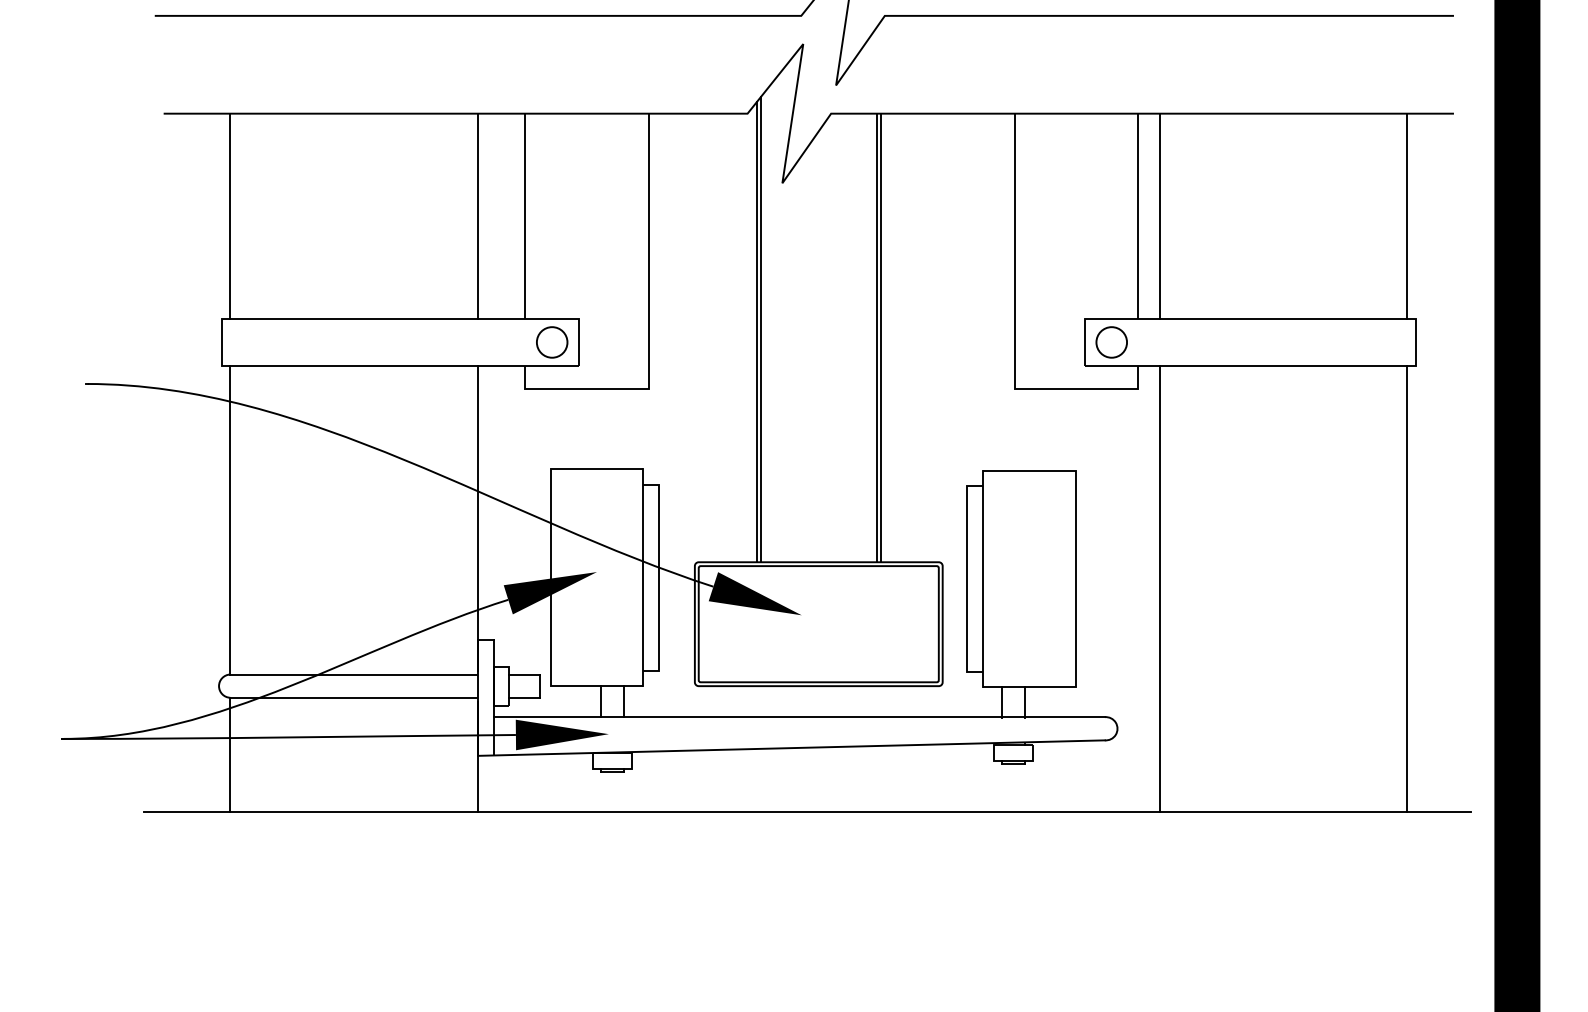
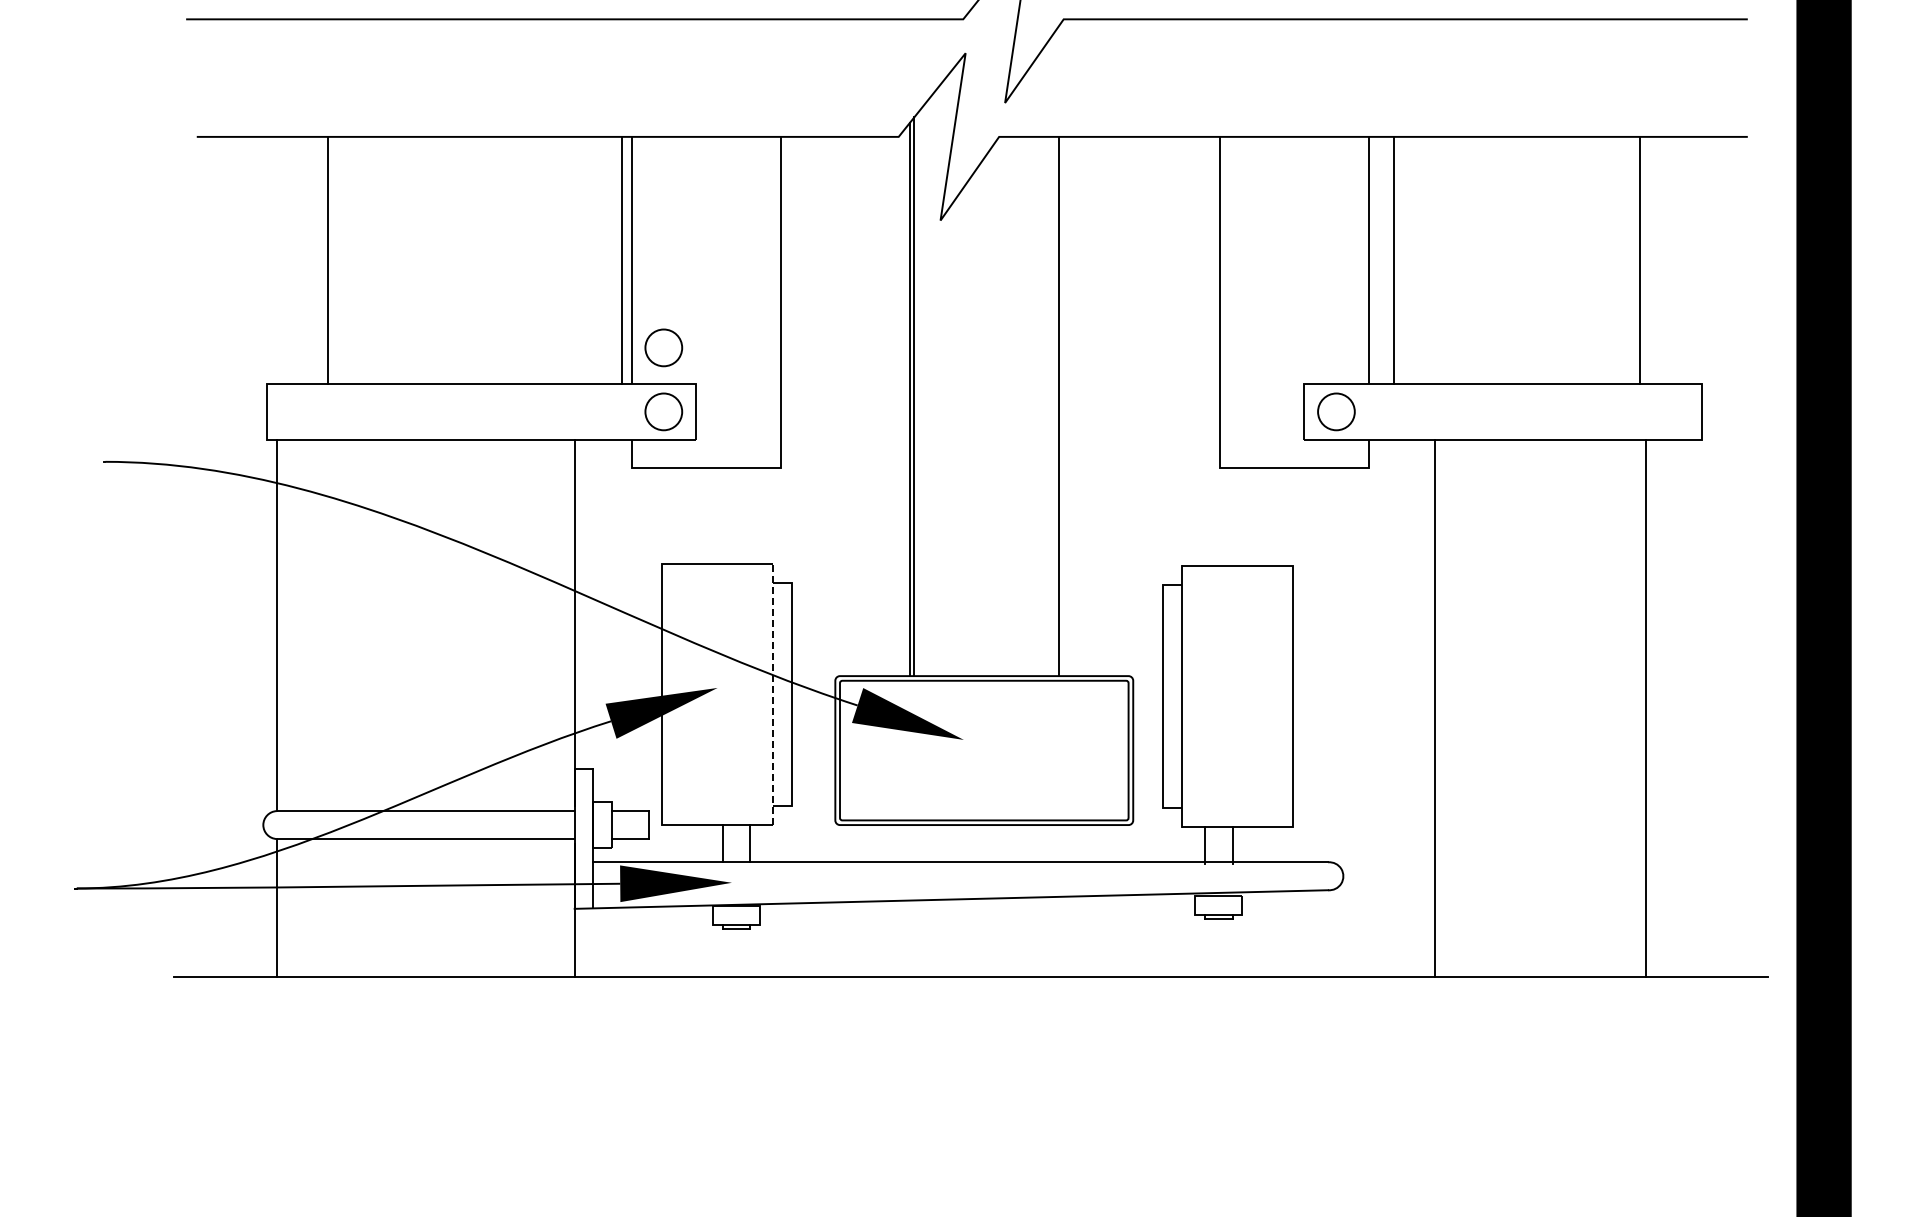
line: (229, 215) -> (327, 259), moved
line: (477, 215) -> (621, 259), moved
line: (1407, 215) -> (1639, 259), moved
circle: (551, 288) -> (663, 347), added
line: (877, 337) -> (1054, 406), removed
line: (643, 577) -> (773, 694), solid -> dashed
line: (1159, 588) -> (1434, 707), moved
line: (1407, 588) -> (1645, 707), moved

